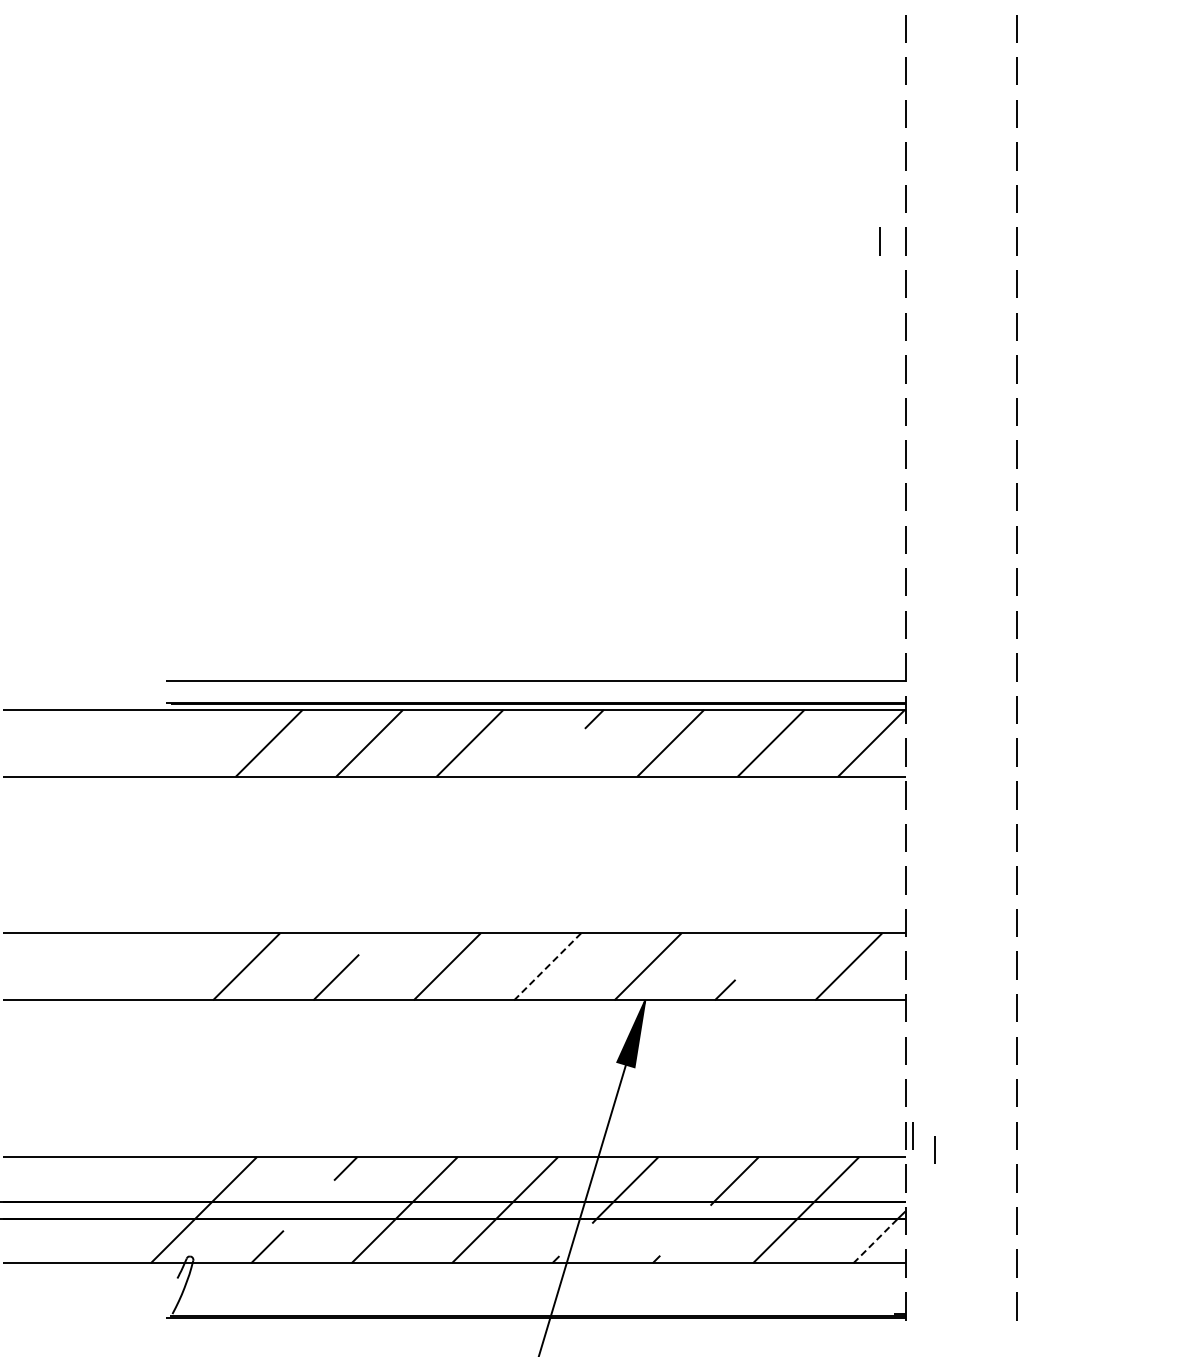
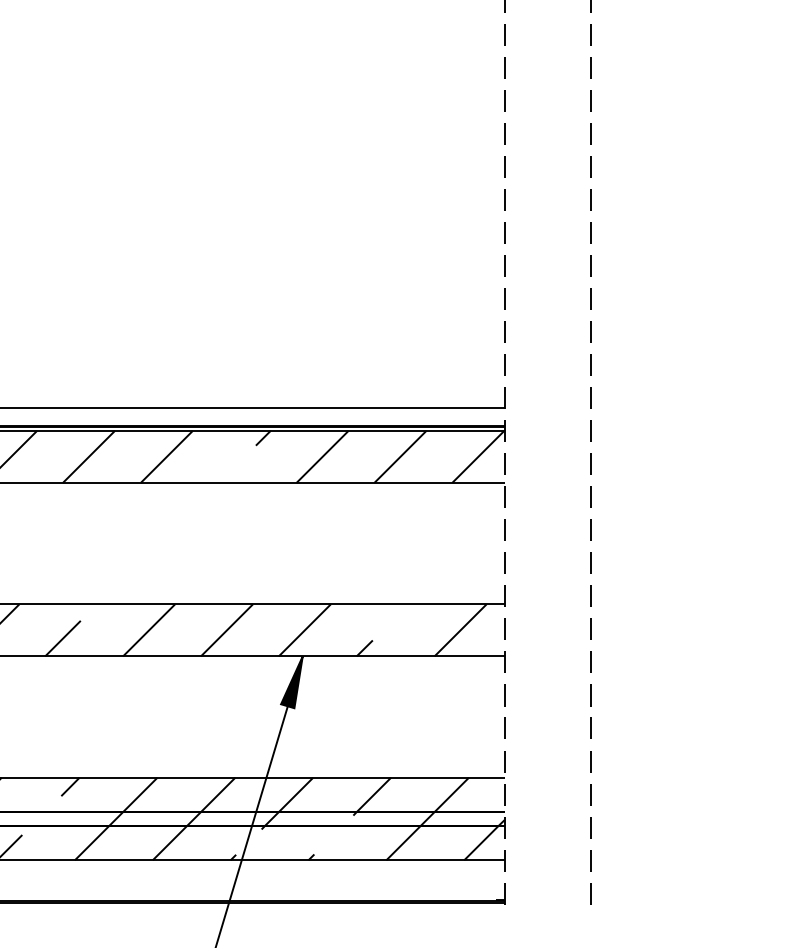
line: (879, 241) -> (484, 67), removed
line: (547, 966) -> (226, 630), dashed -> solid
line: (912, 1135) -> (510, 761), removed
line: (934, 1149) -> (527, 772), removed
line: (875, 1240) -> (481, 842), dashed -> solid

